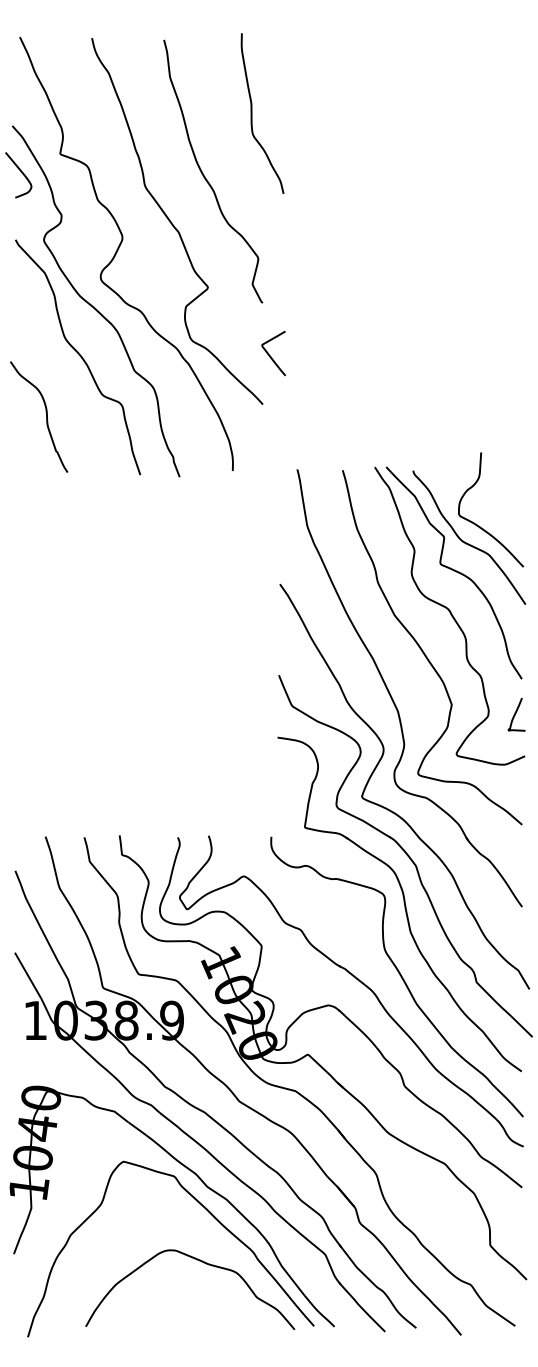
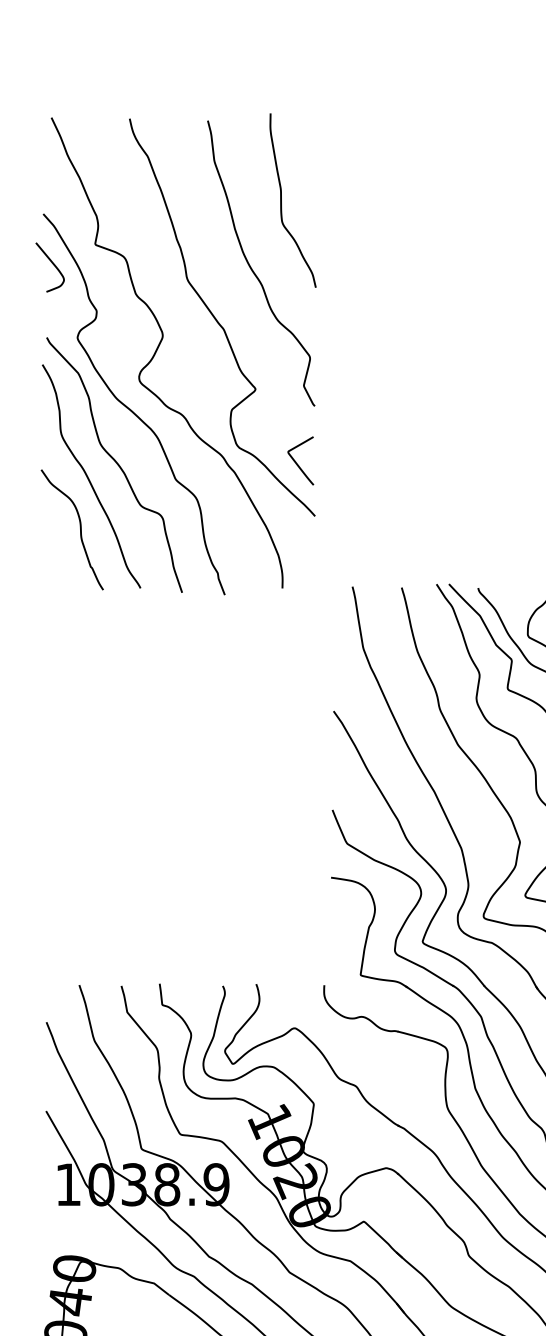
curve: (252, 113) -> (282, 200), moved
curve: (270, 355) -> (297, 463), moved
curve: (54, 368) -> (89, 477), added

